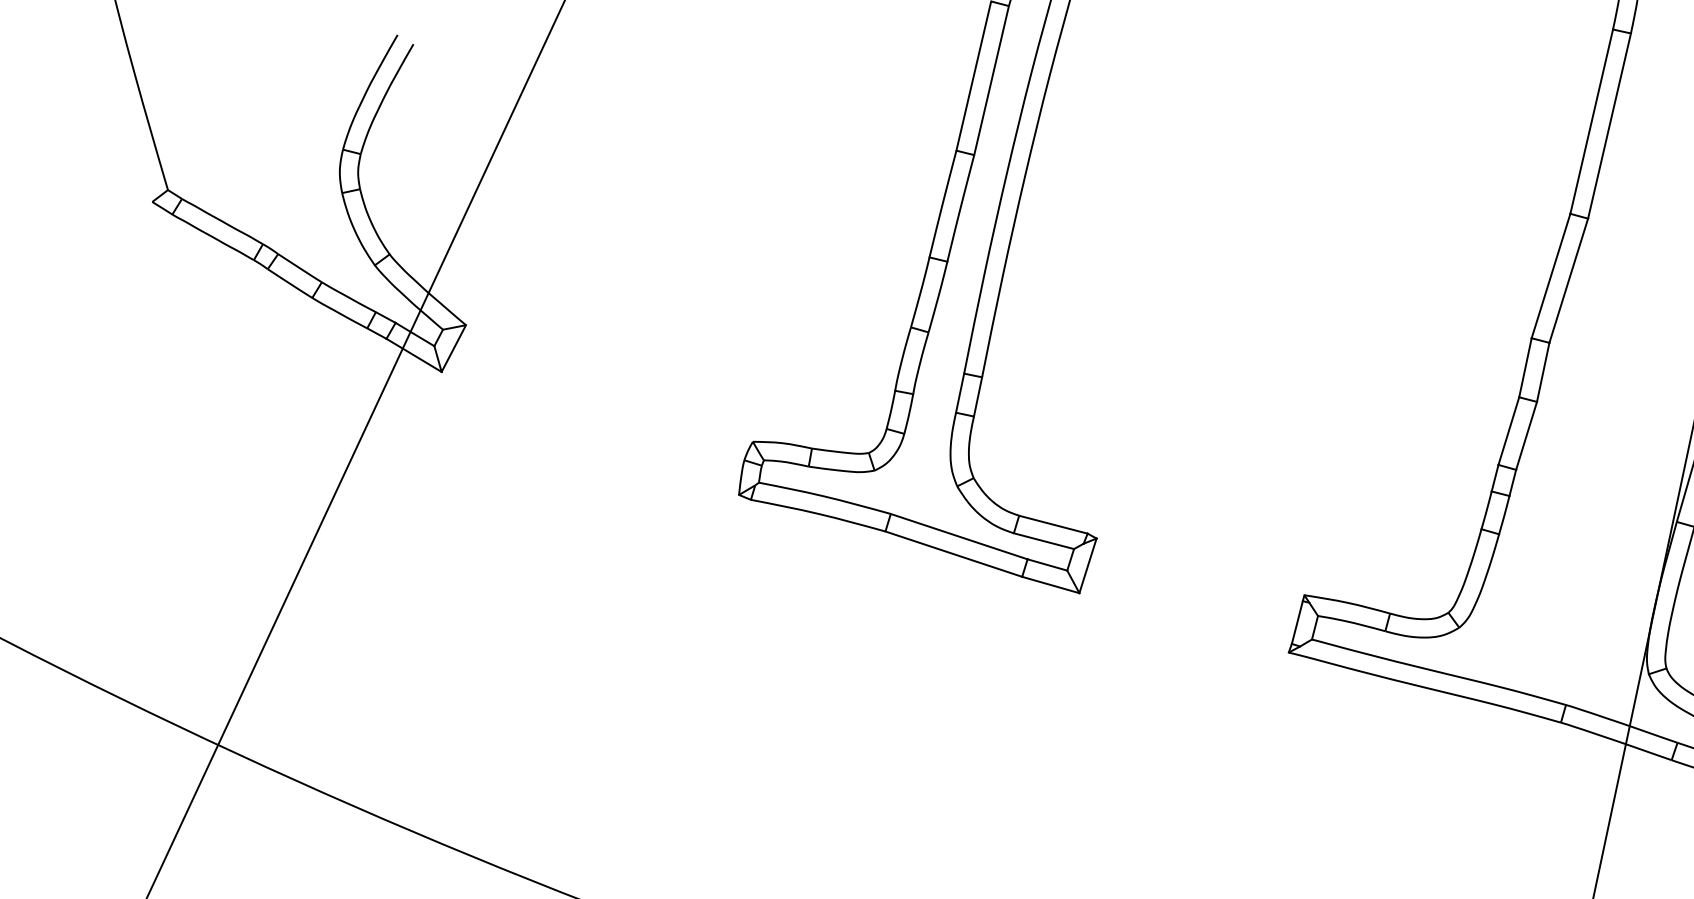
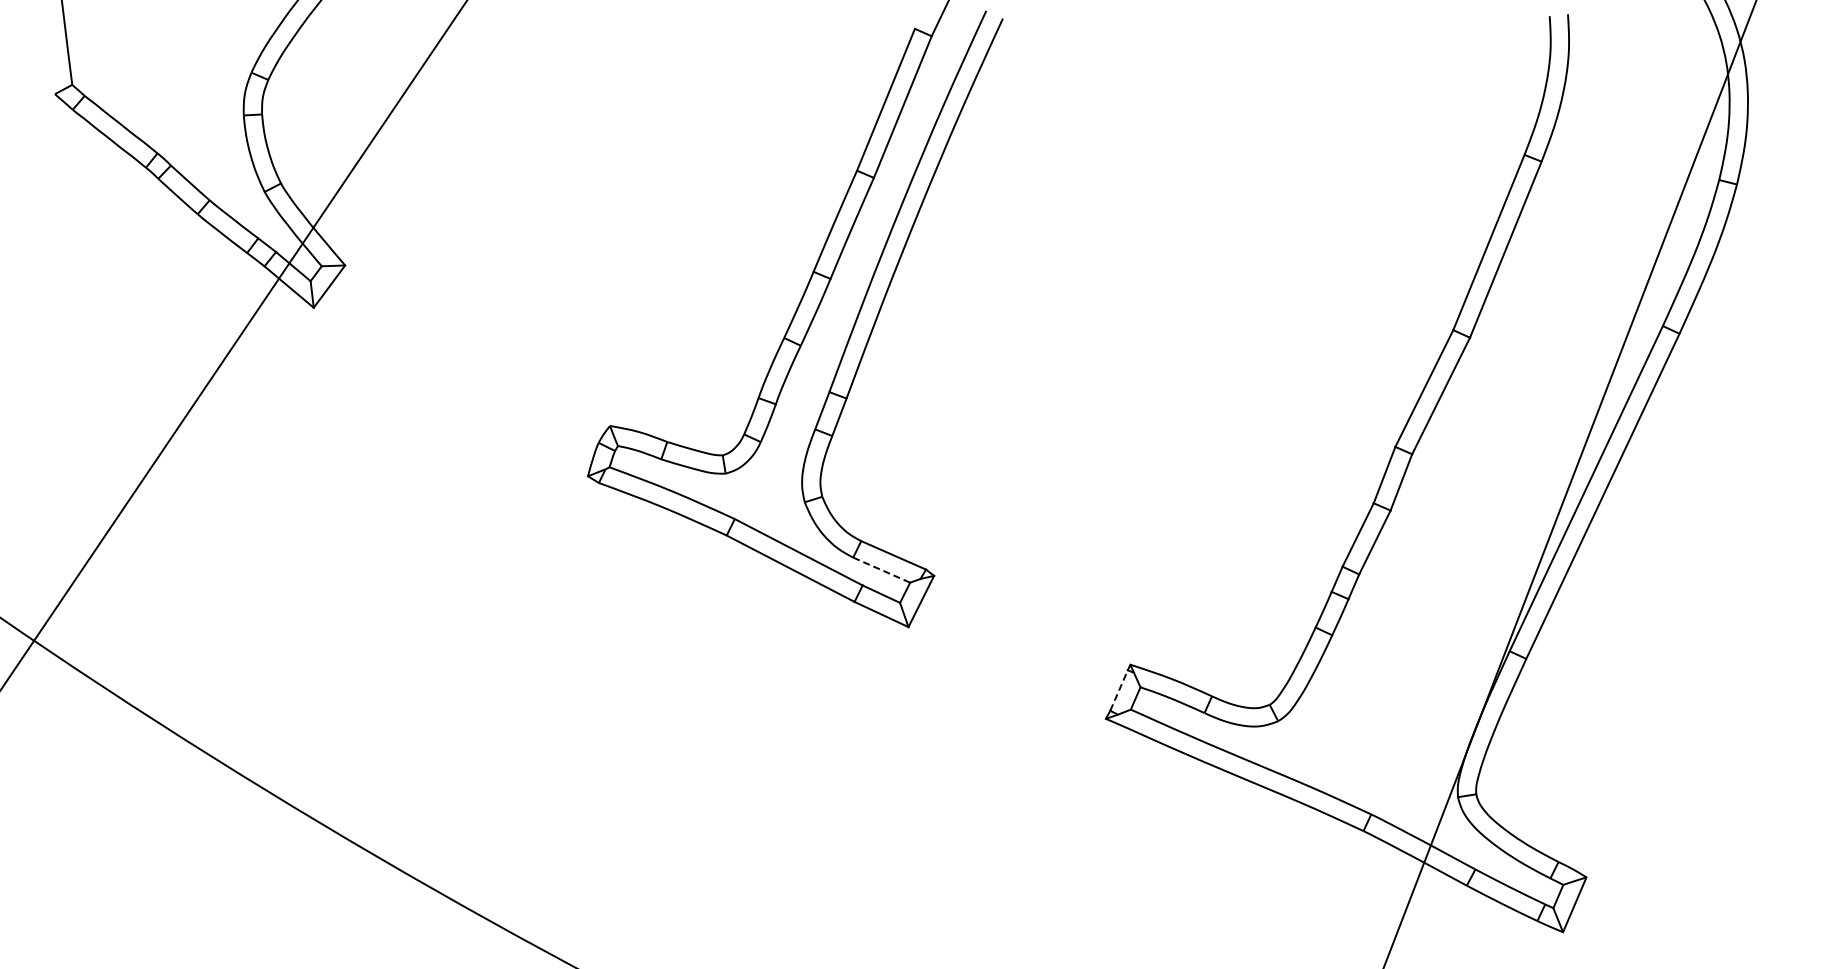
line: (1044, 541) -> (882, 570), solid -> dashed
line: (1297, 622) -> (1119, 690), solid -> dashed

